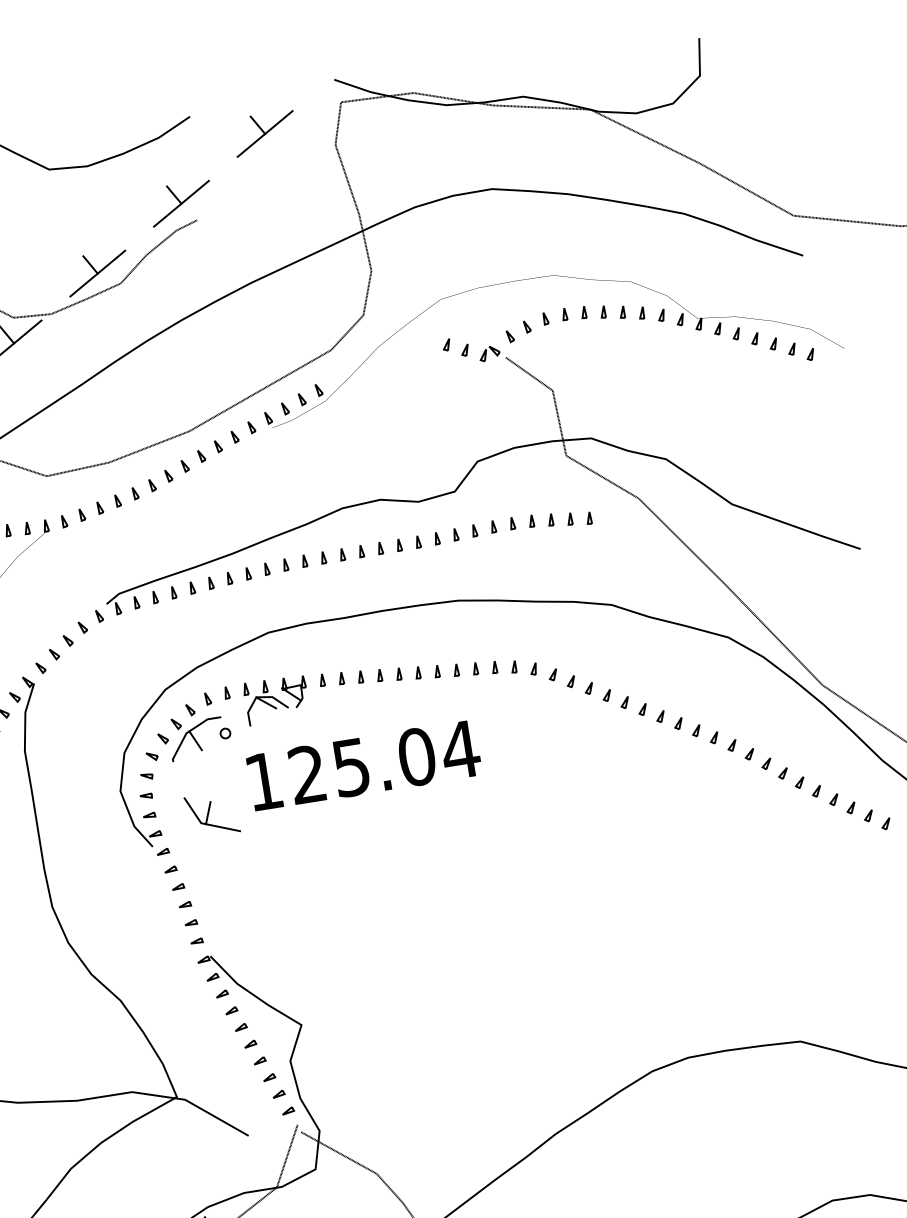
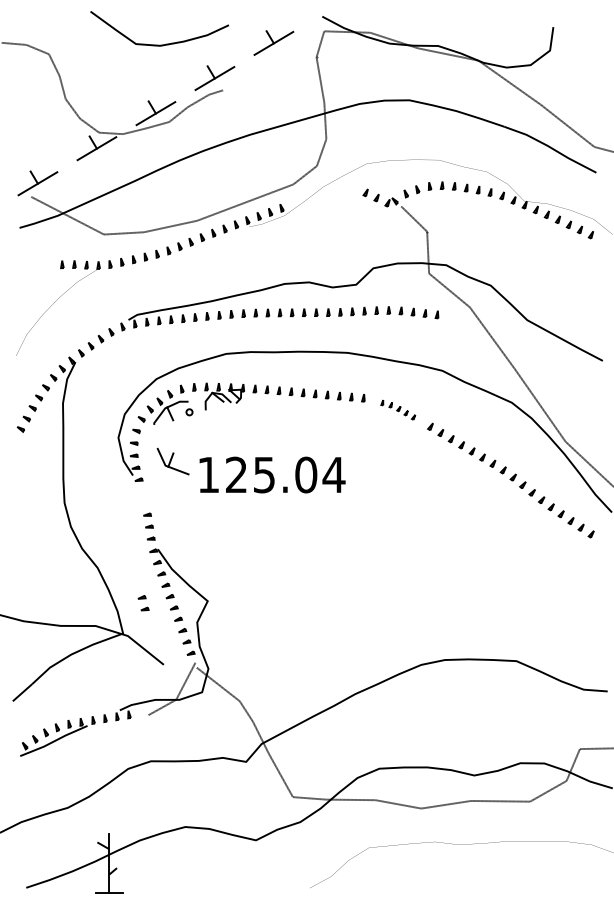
part: (552, 676) -> (398, 409), size x0.7
text: (363, 764) -> (272, 474), moved
part: (174, 878) -> (143, 603), moved

